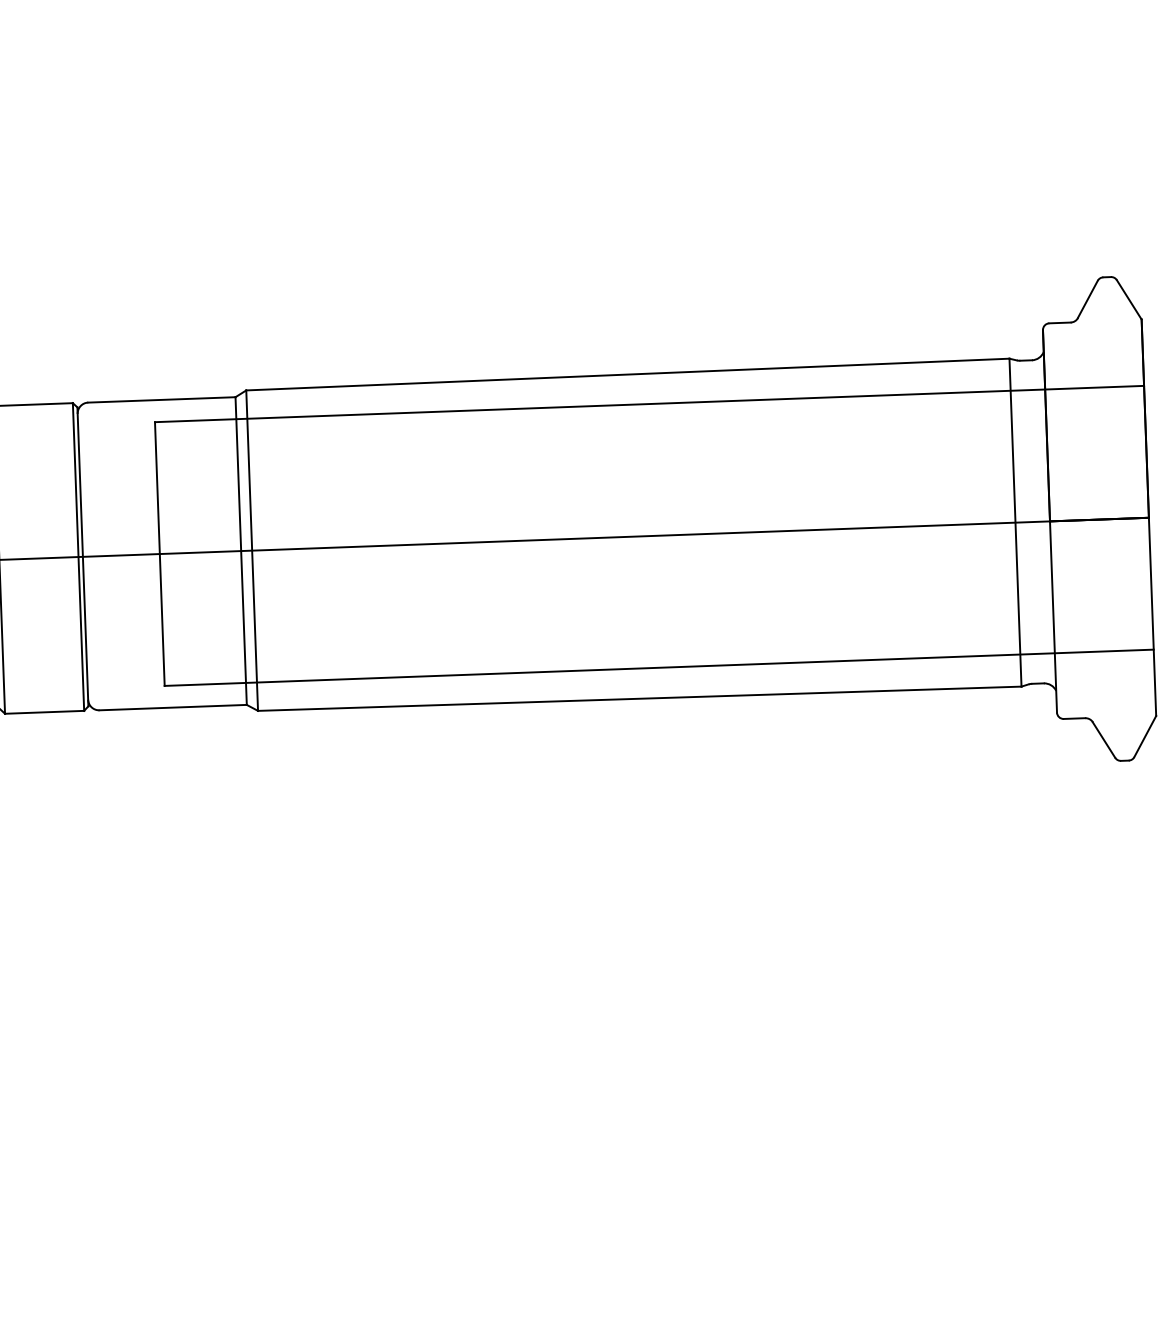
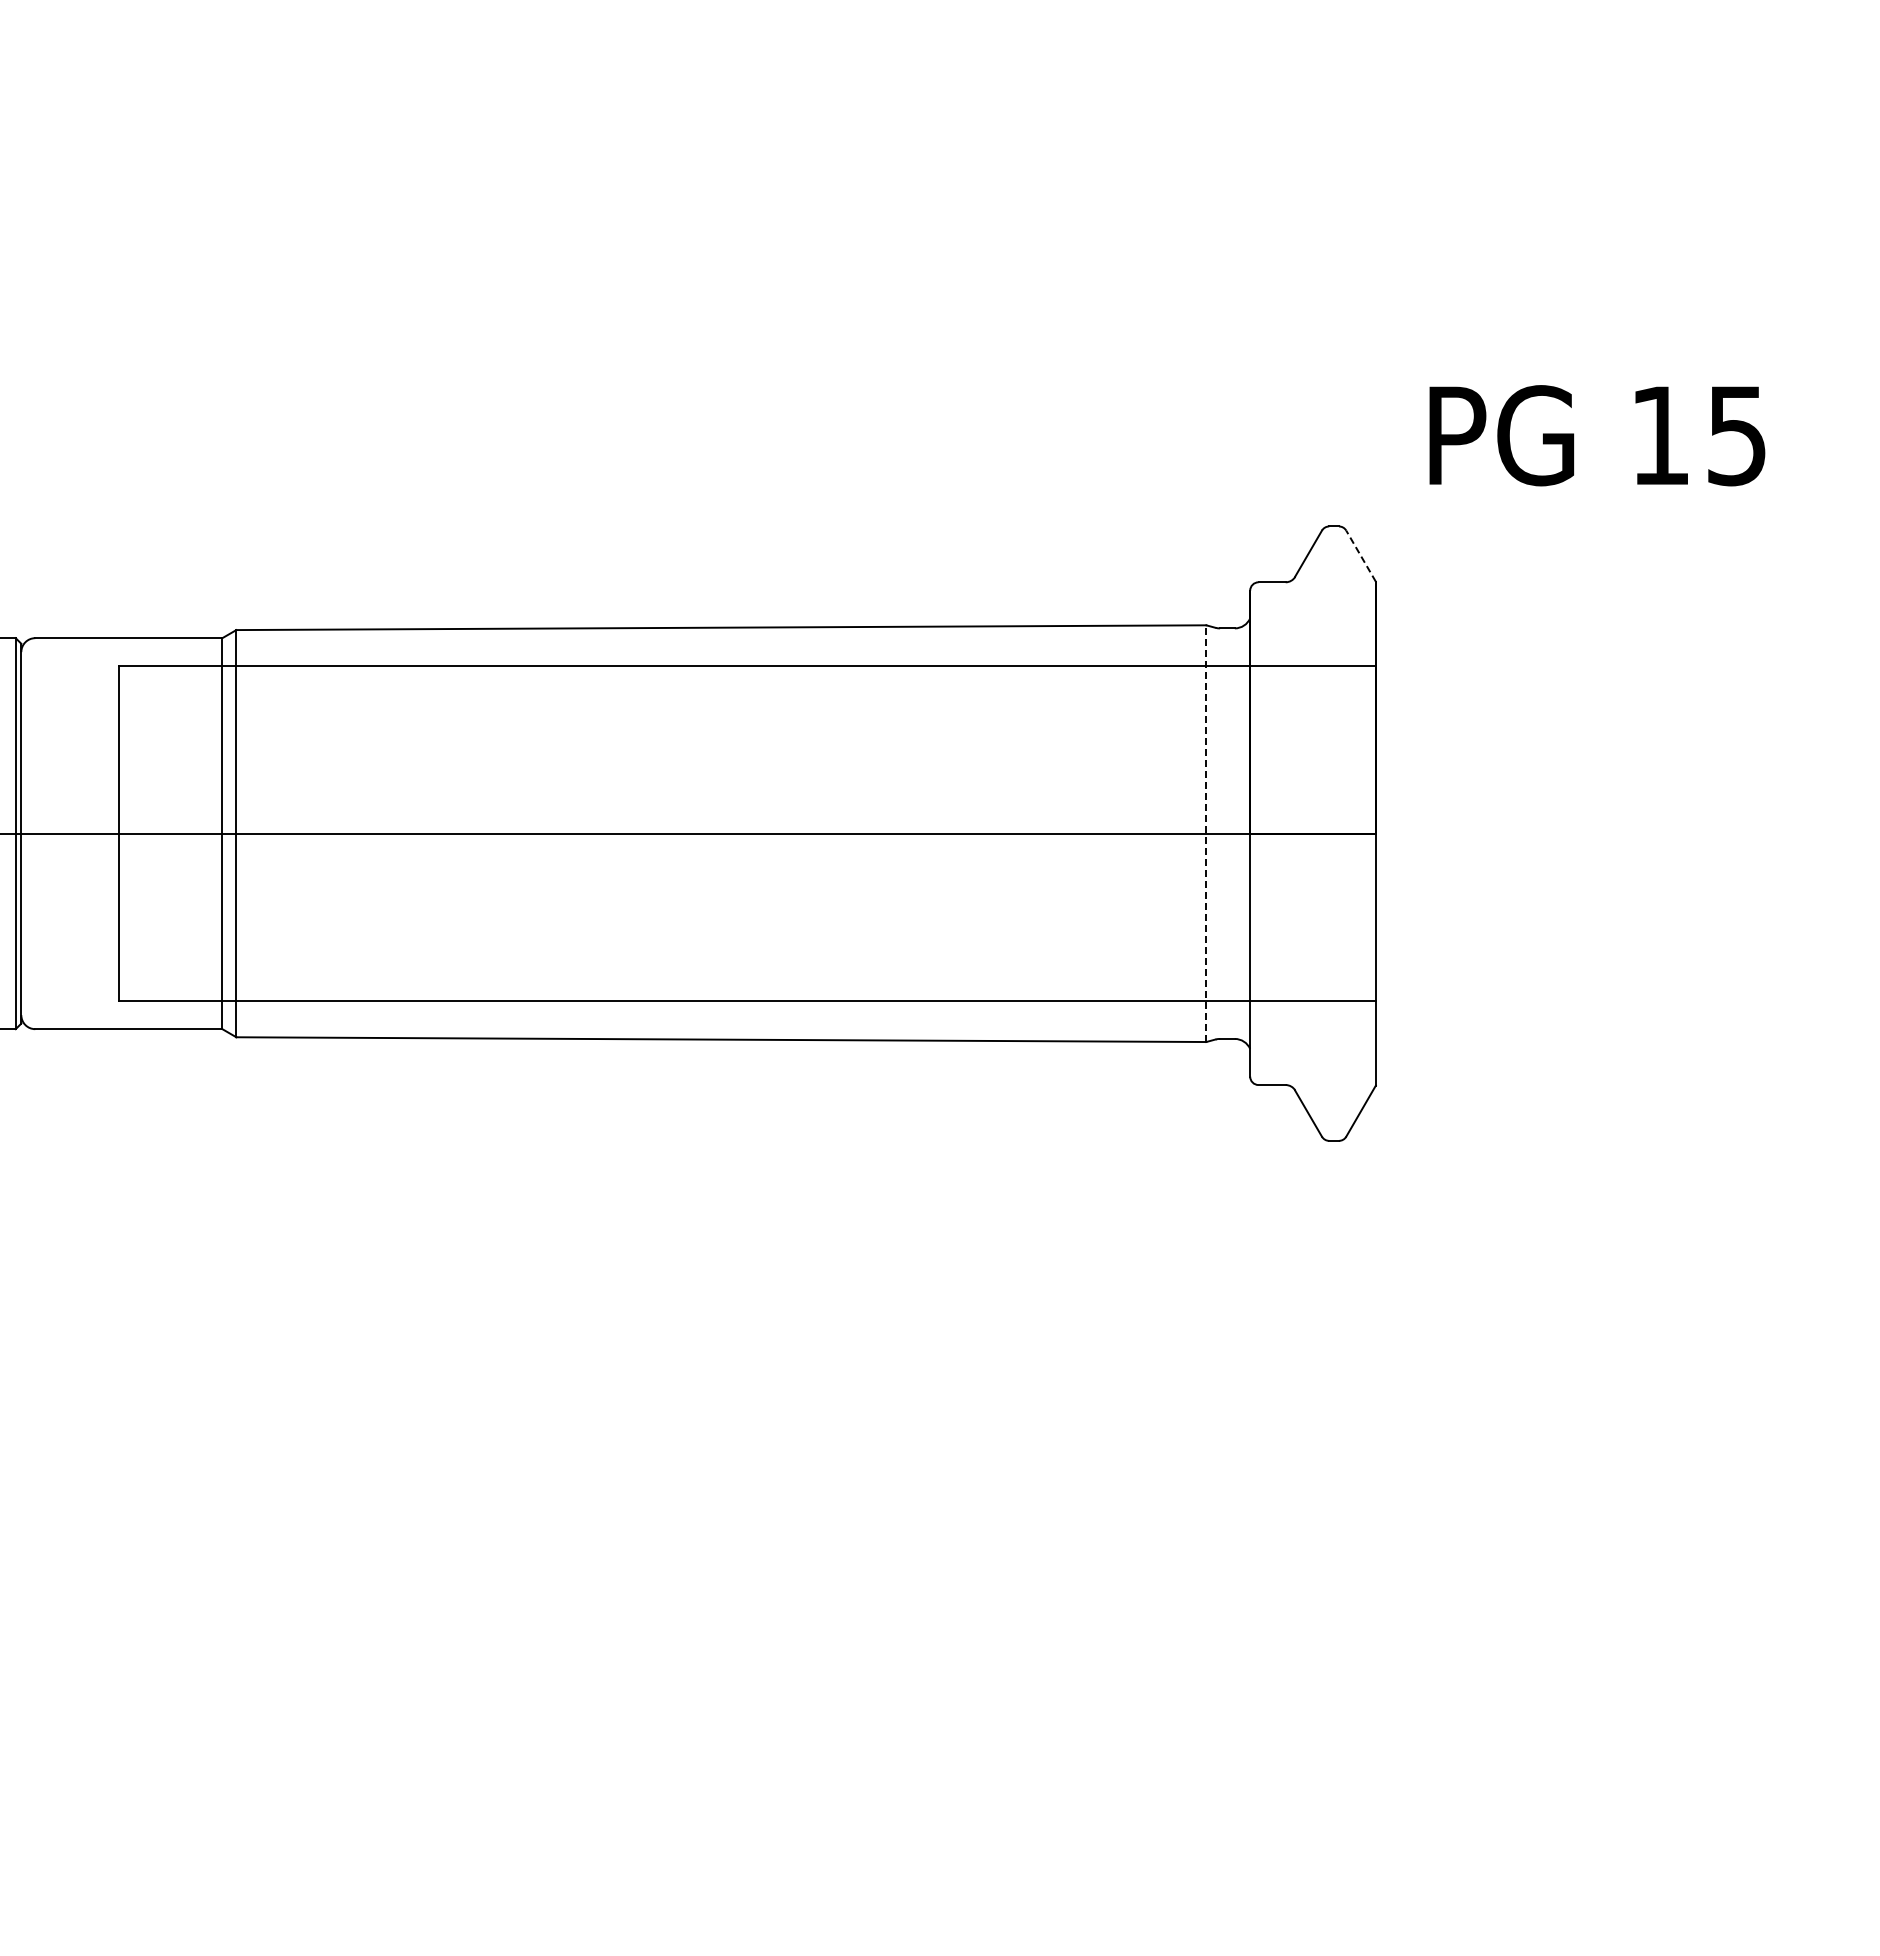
line: (1129, 300) -> (1361, 556), solid -> dashed
line: (1015, 522) -> (1206, 833), solid -> dashed

